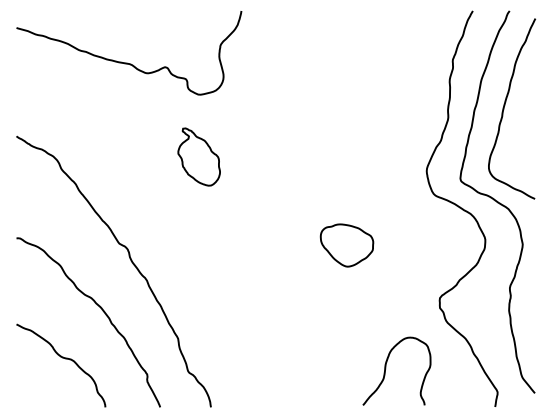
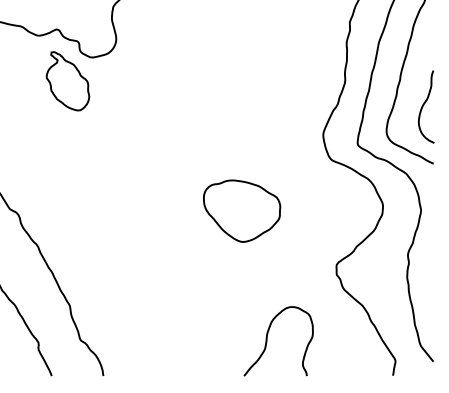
curve: (525, 142) -> (423, 106), added
part: (198, 156) -> (67, 80), moved
part: (346, 245) -> (241, 211), size x1.43
curve: (386, 368) -> (268, 338), moved

